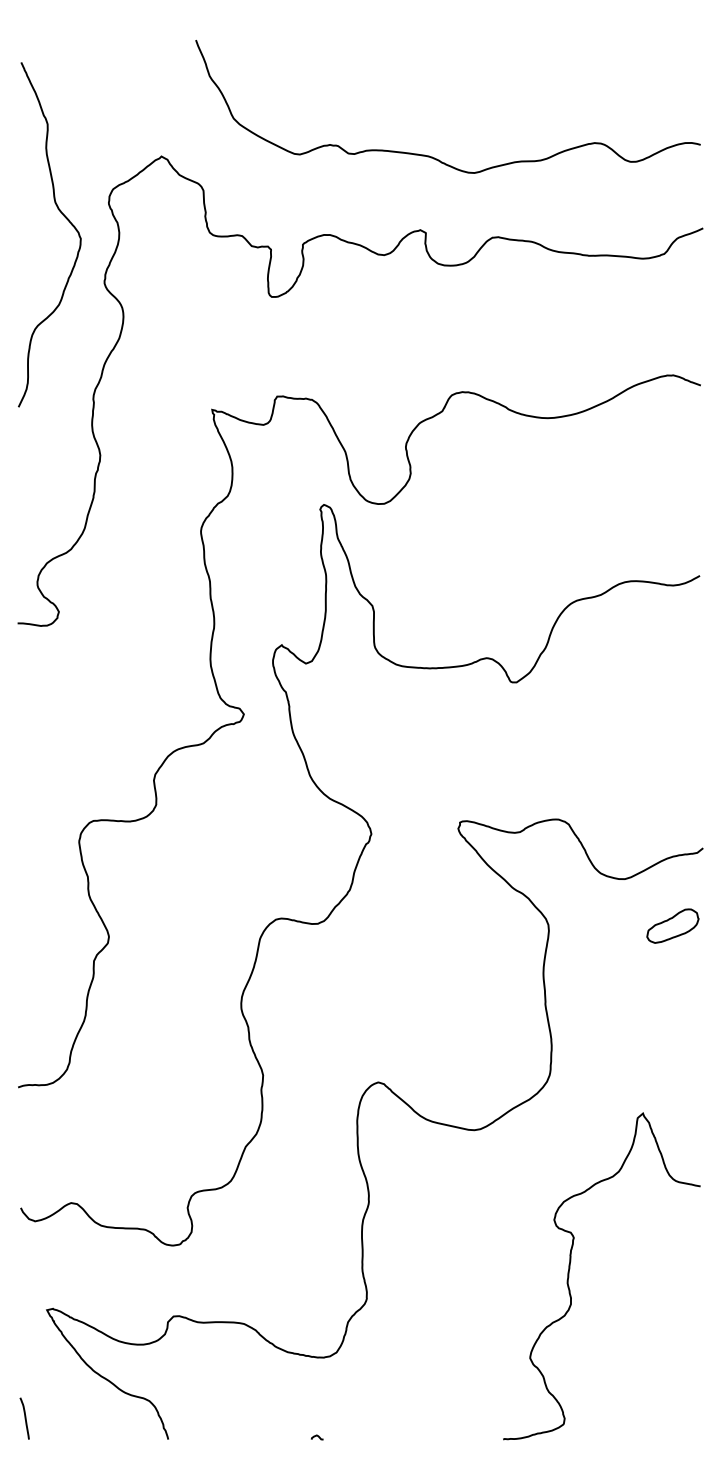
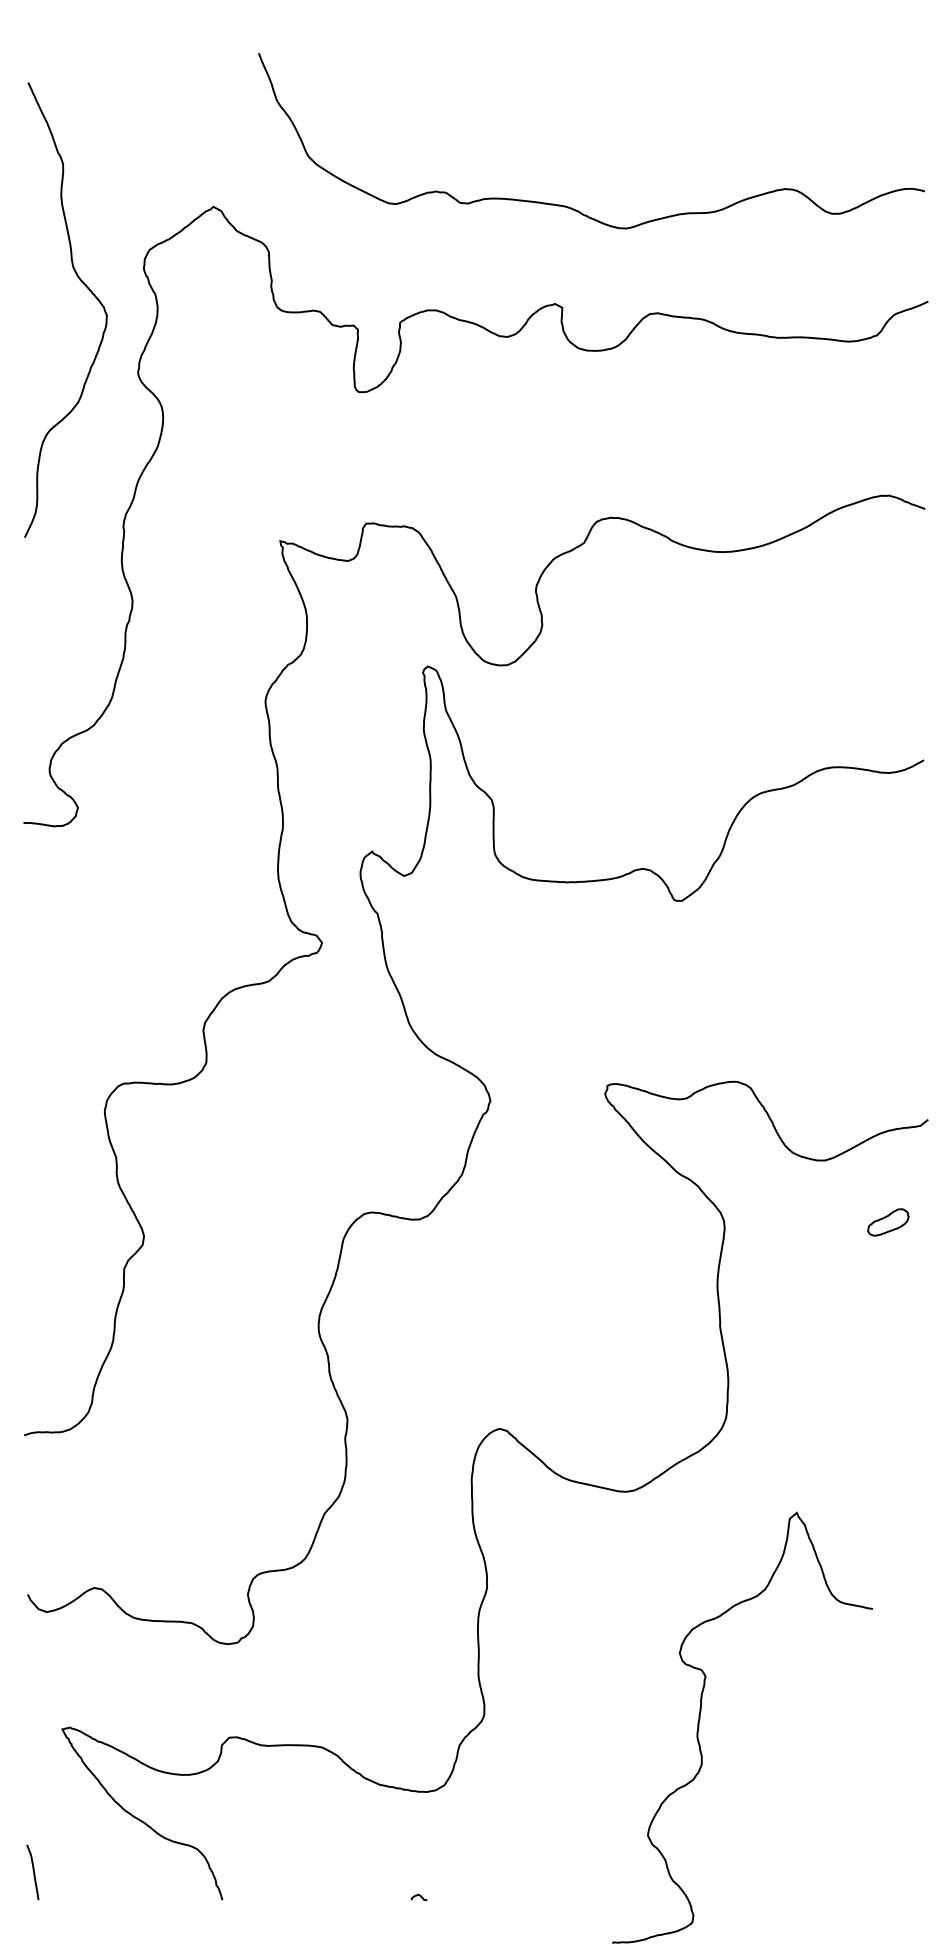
part: (673, 926) -> (888, 1222), size x0.6
curve: (570, 1270) -> (700, 1719), moved

